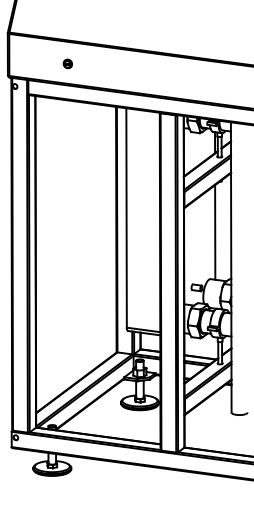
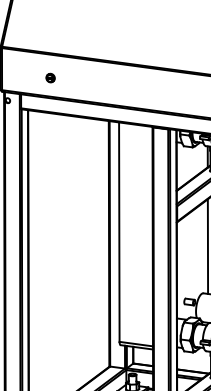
part: (67, 63) -> (50, 77), moved

